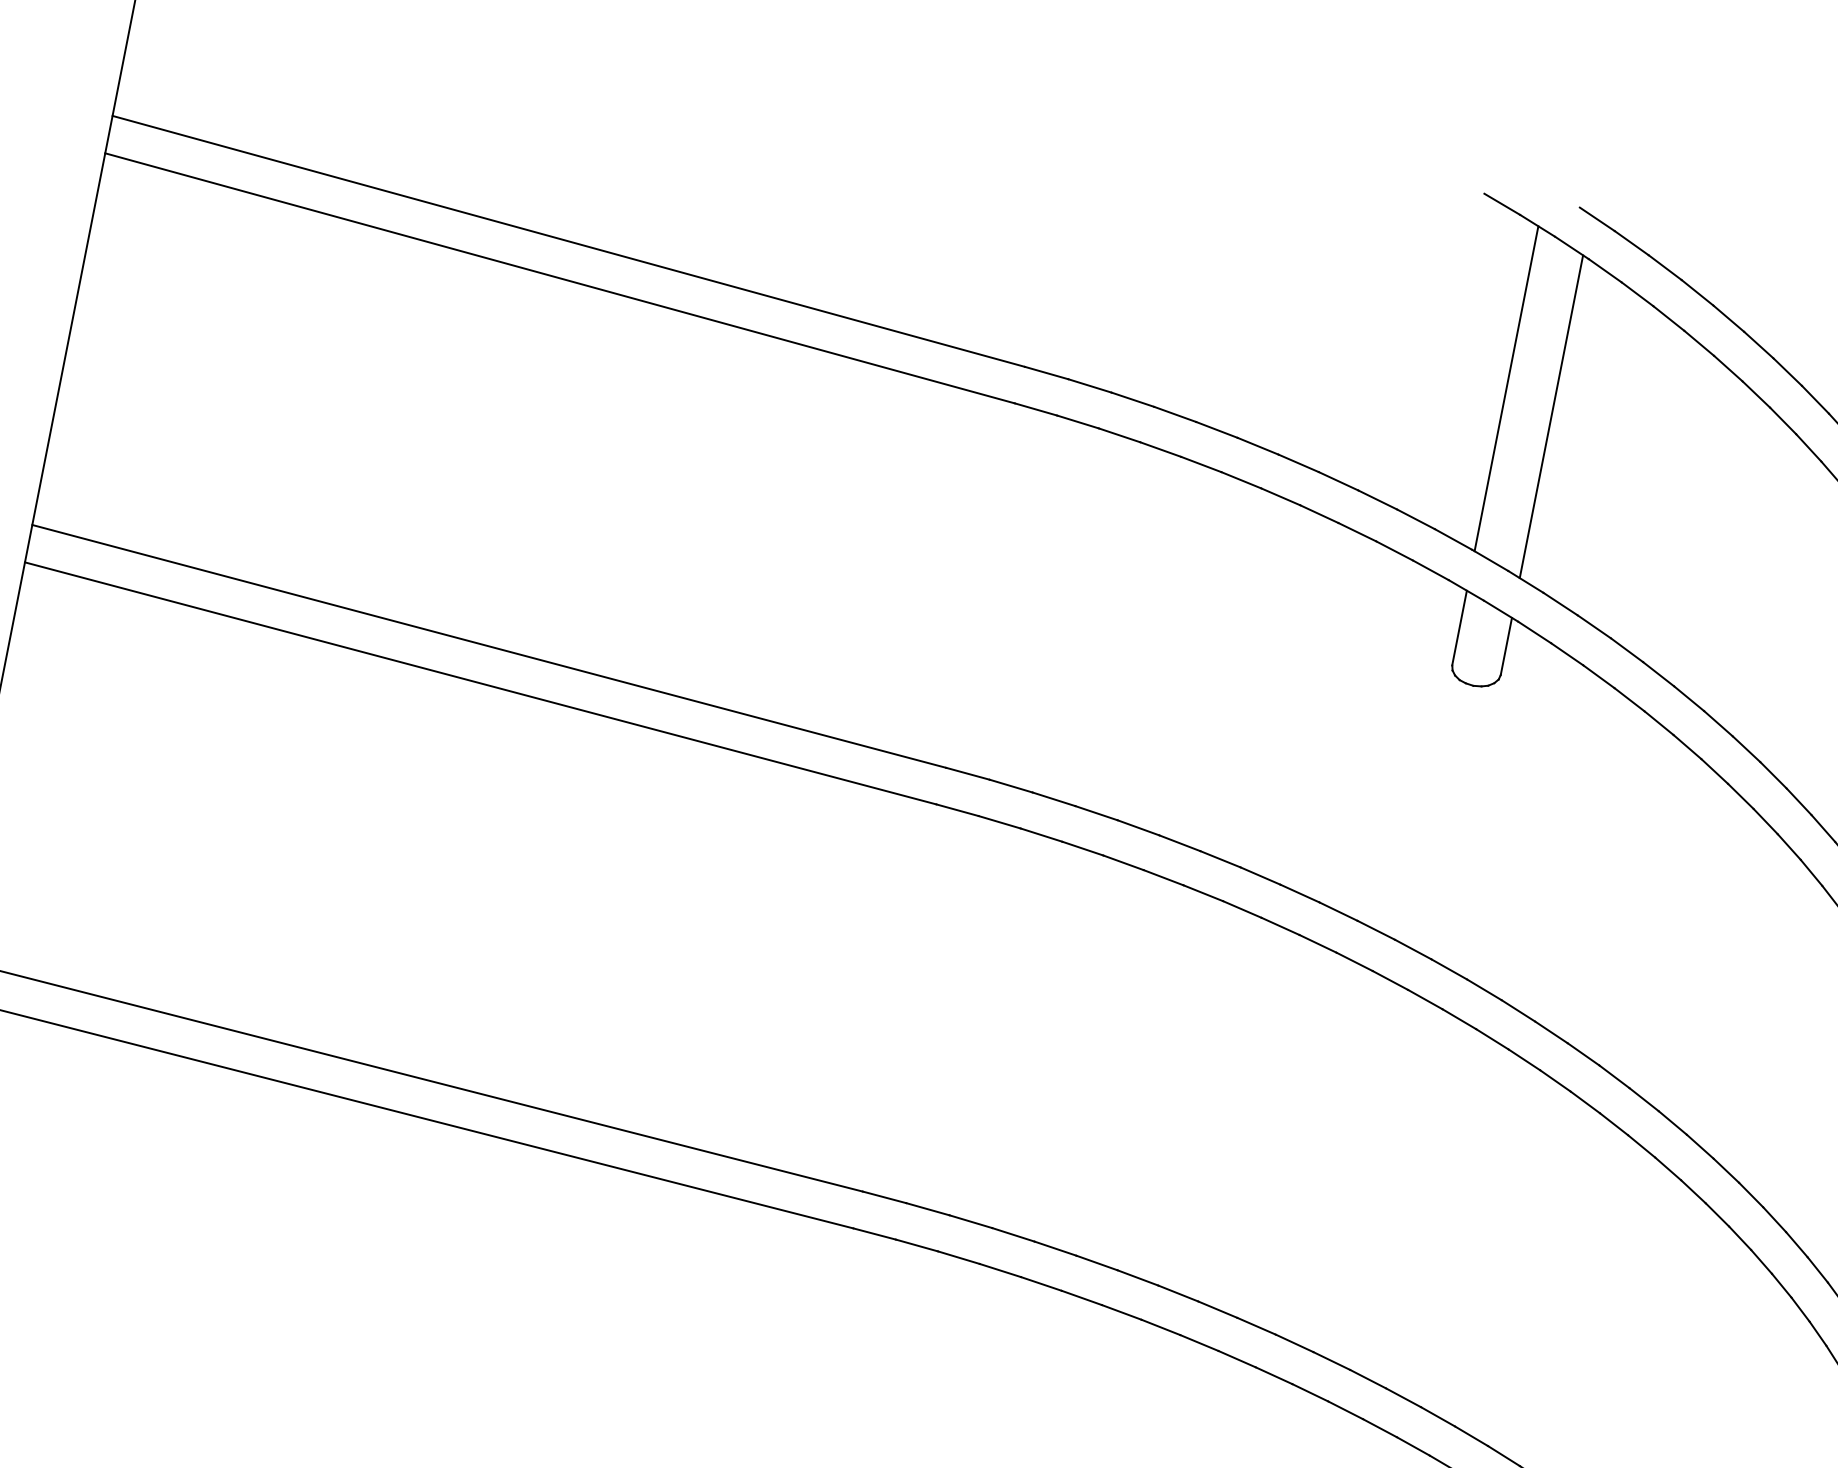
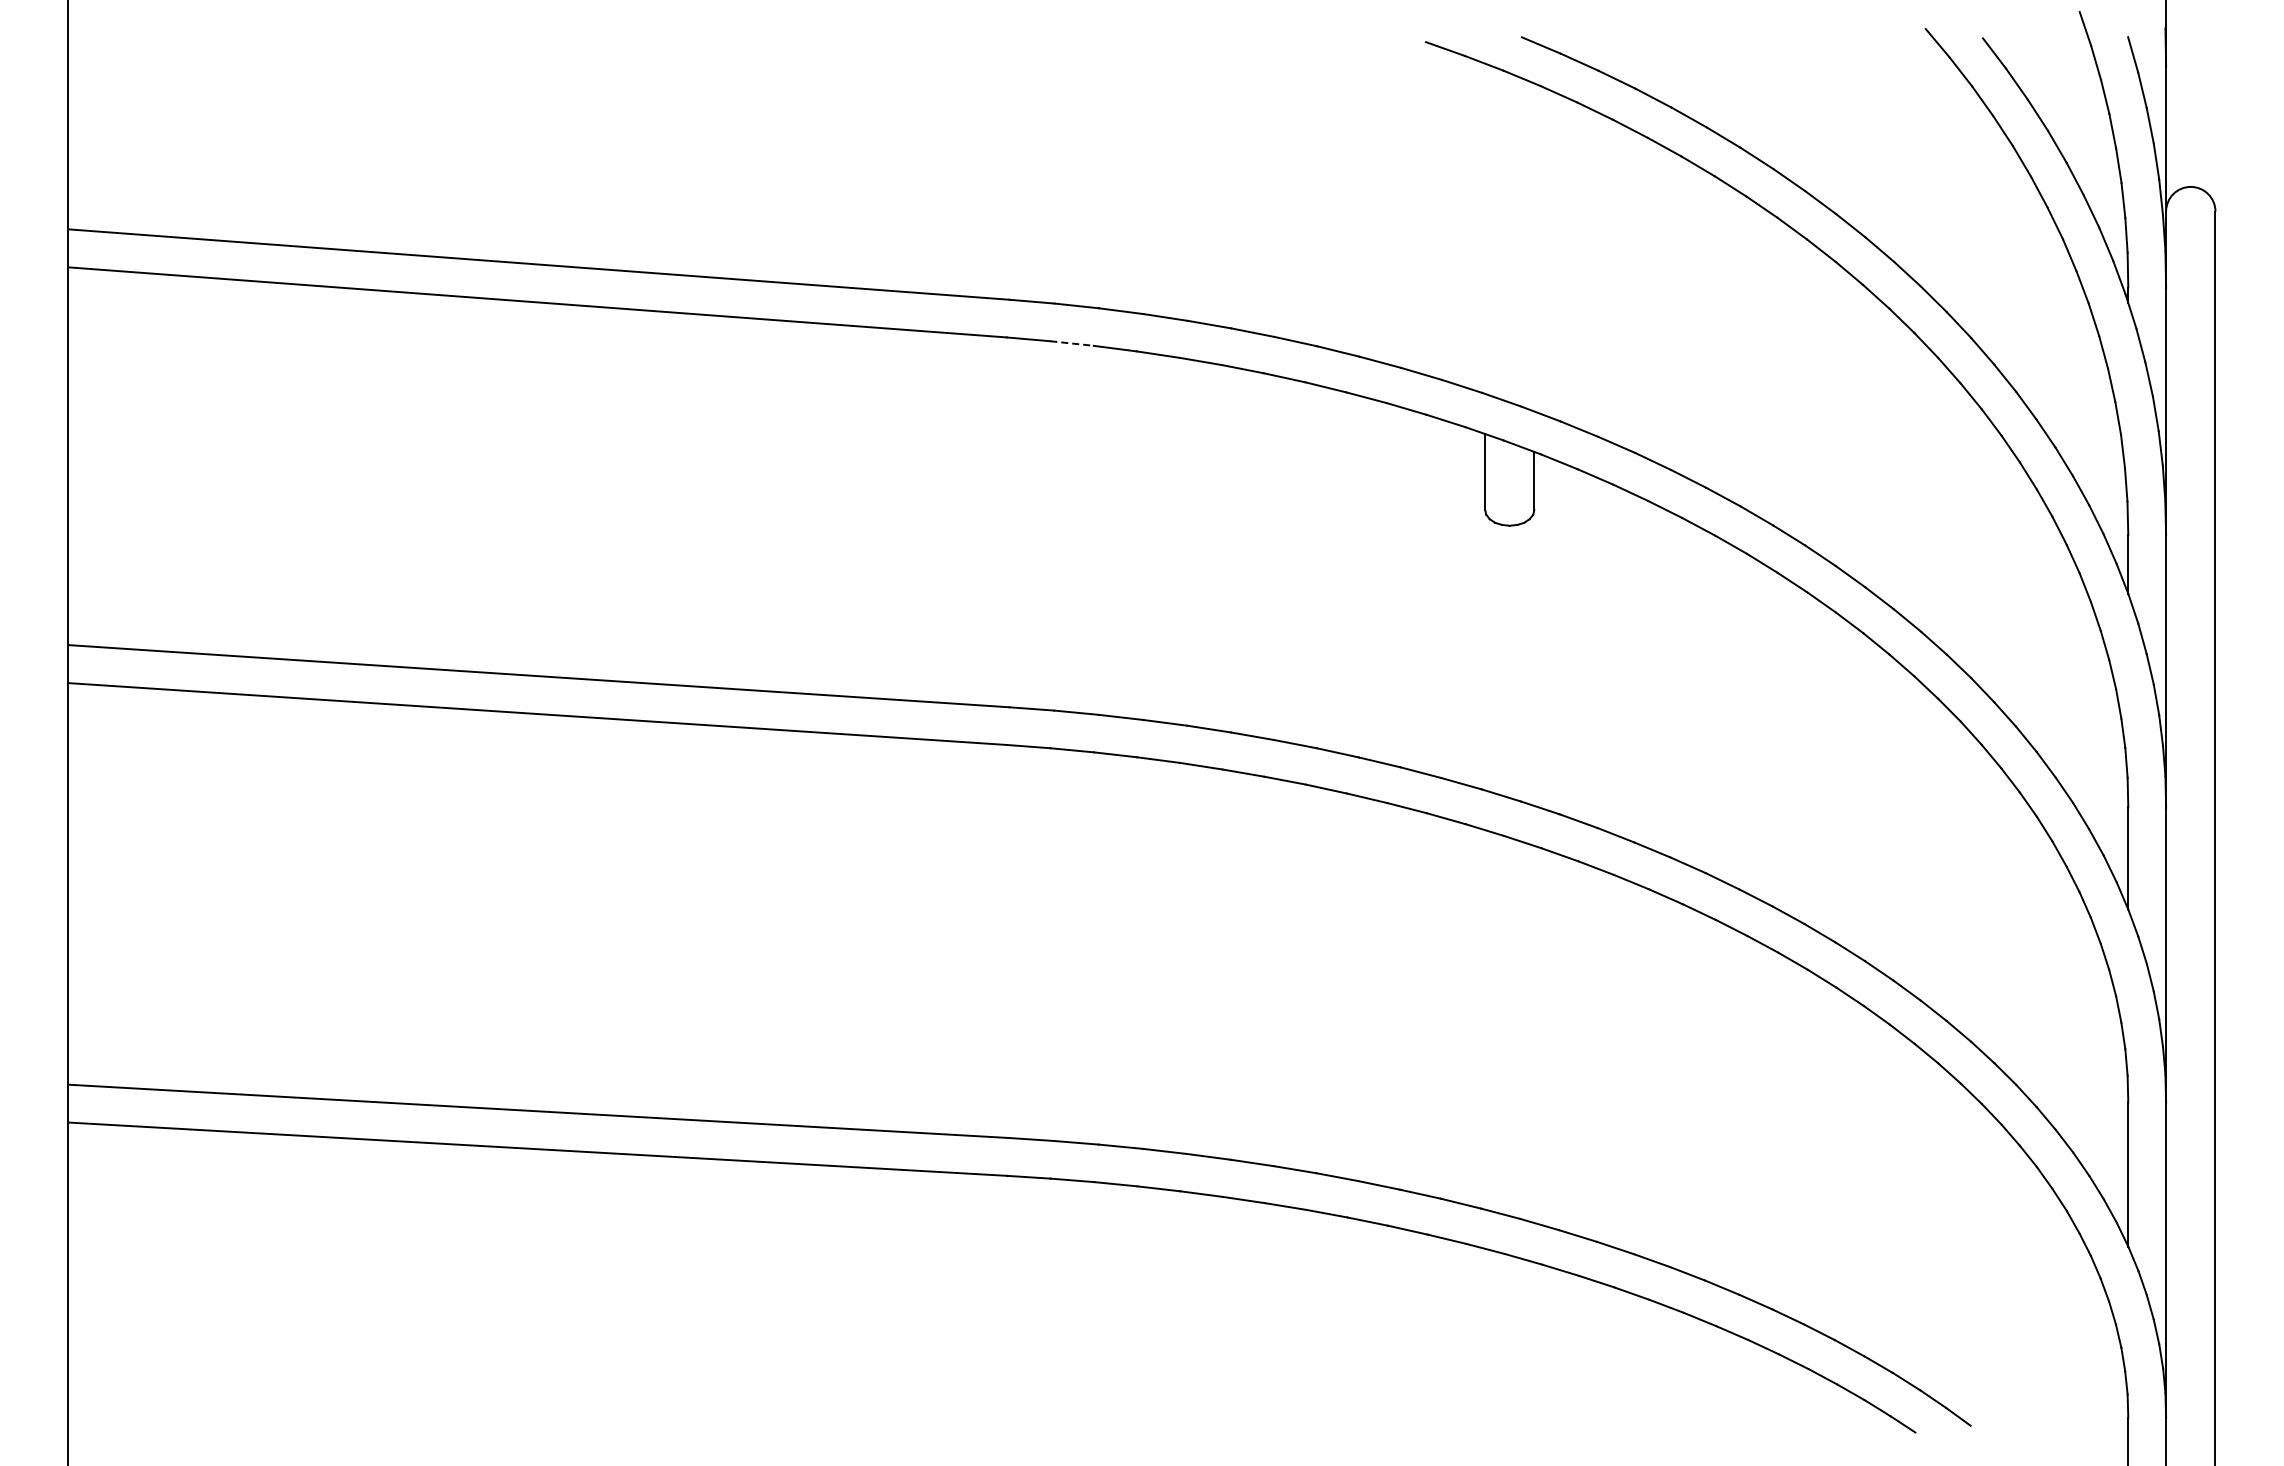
line: (1507, 388) -> (1485, 228), removed
line: (1551, 416) -> (1534, 247), removed
line: (1078, 422) -> (1072, 343), solid -> dashed

